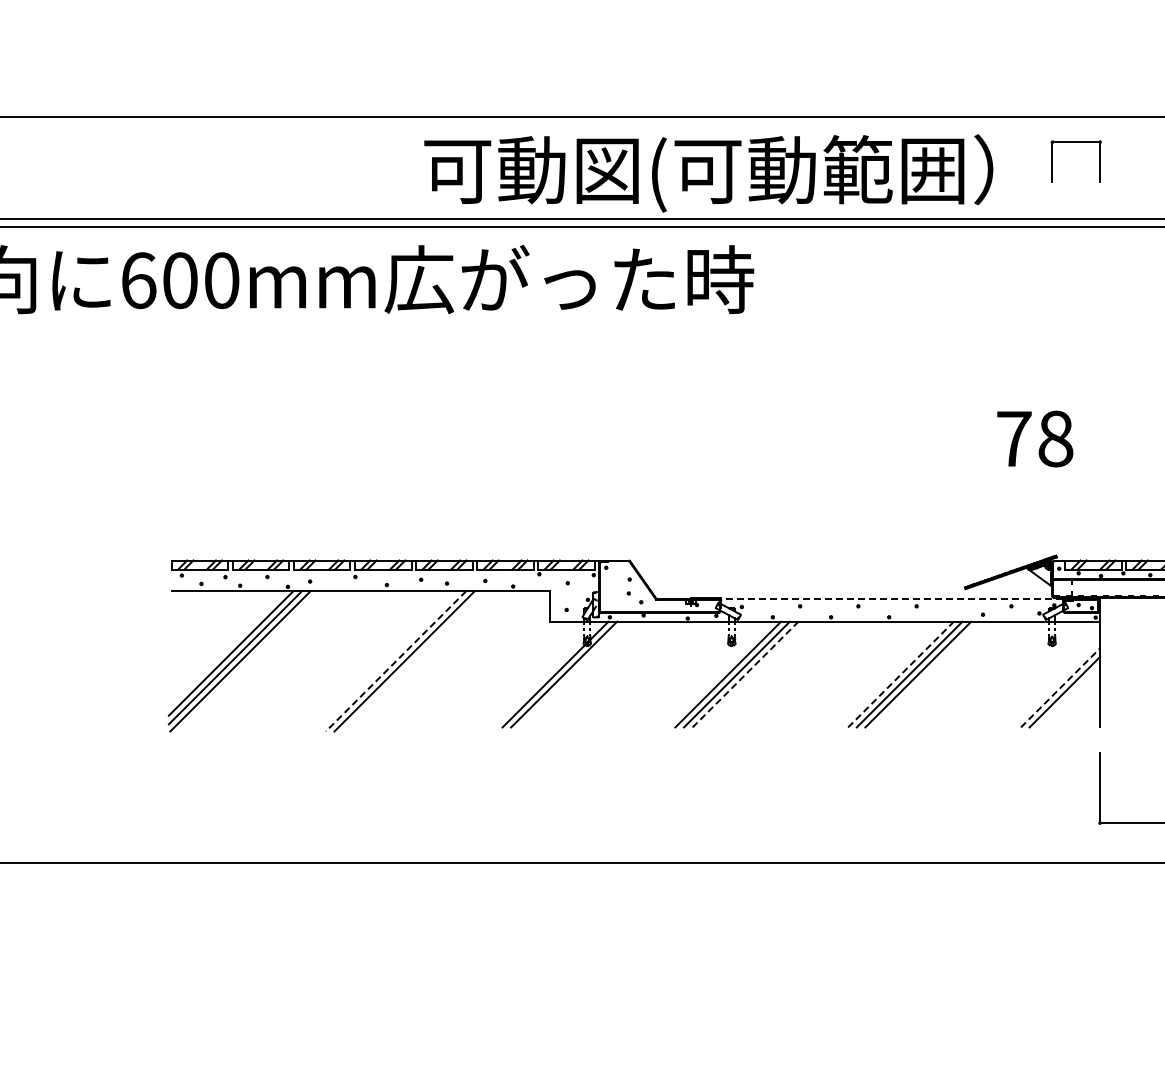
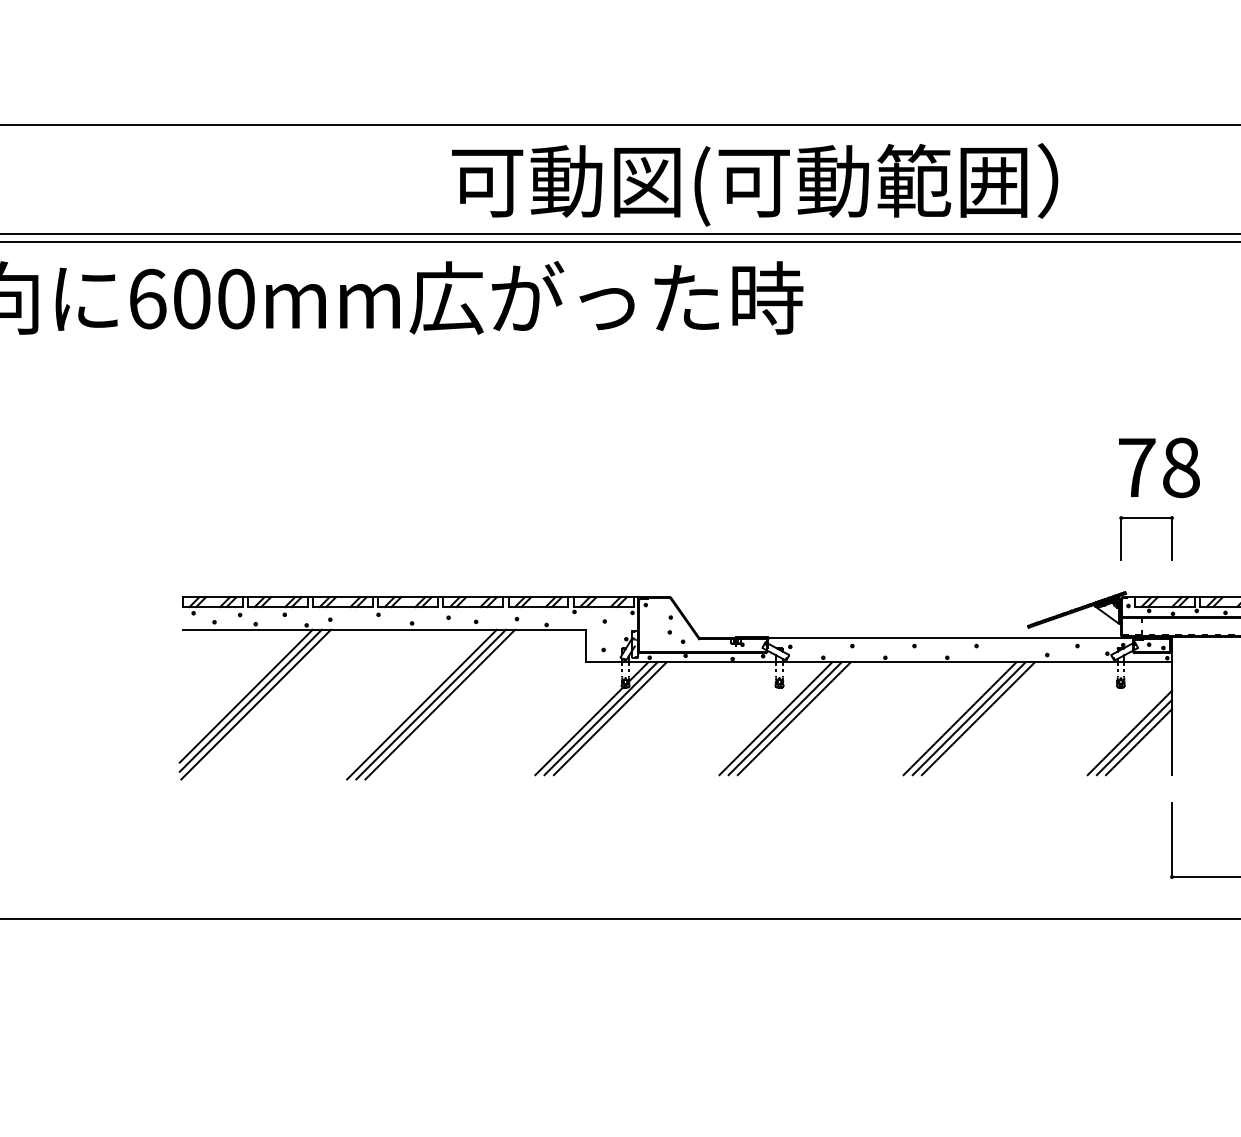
part: (1075, 142) -> (1145, 518), moved
text: (1035, 438) -> (1159, 467), moved
line: (891, 598) -> (949, 637), dashed -> solid
line: (395, 661) -> (421, 704), dashed -> solid
line: (413, 661) -> (440, 704), added
line: (572, 674) -> (609, 718), added
line: (745, 674) -> (794, 718), dashed -> solid
line: (901, 674) -> (960, 718), dashed -> solid
line: (1060, 687) -> (1129, 732), dashed -> solid
line: (1069, 696) -> (1139, 742), added

